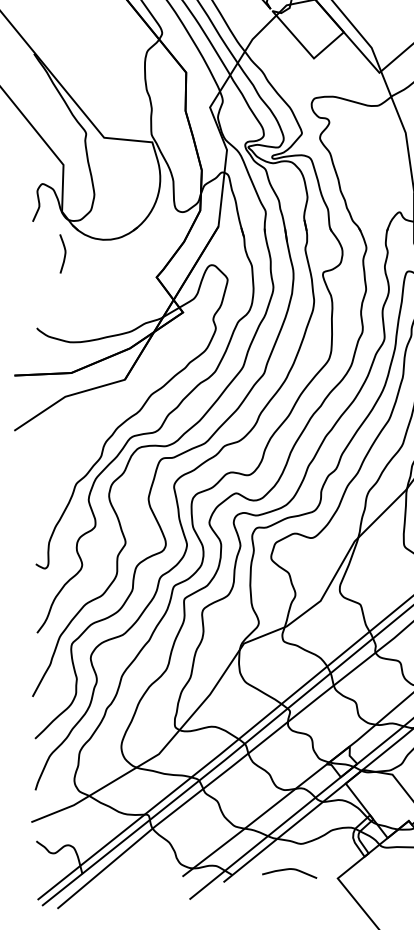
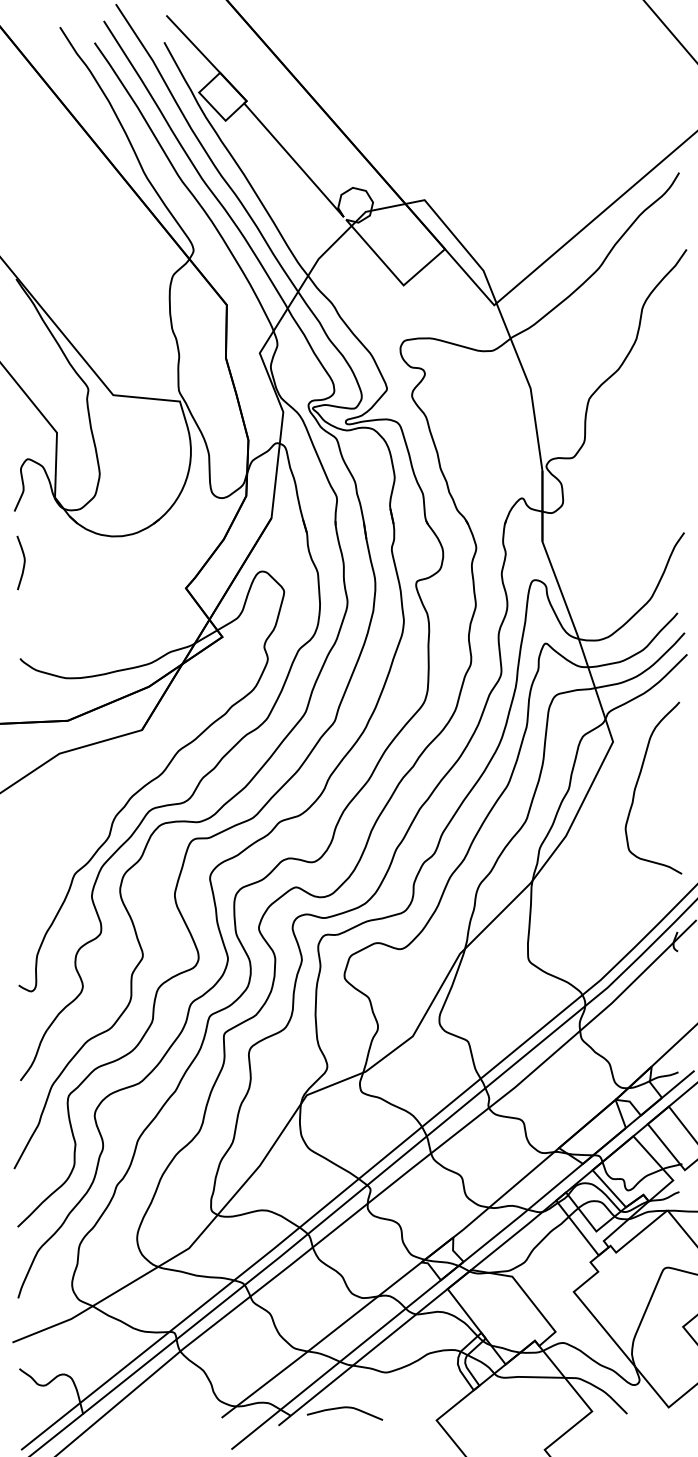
curve: (64, 253) -> (23, 562), moved
curve: (289, 869) -> (344, 1408), moved

